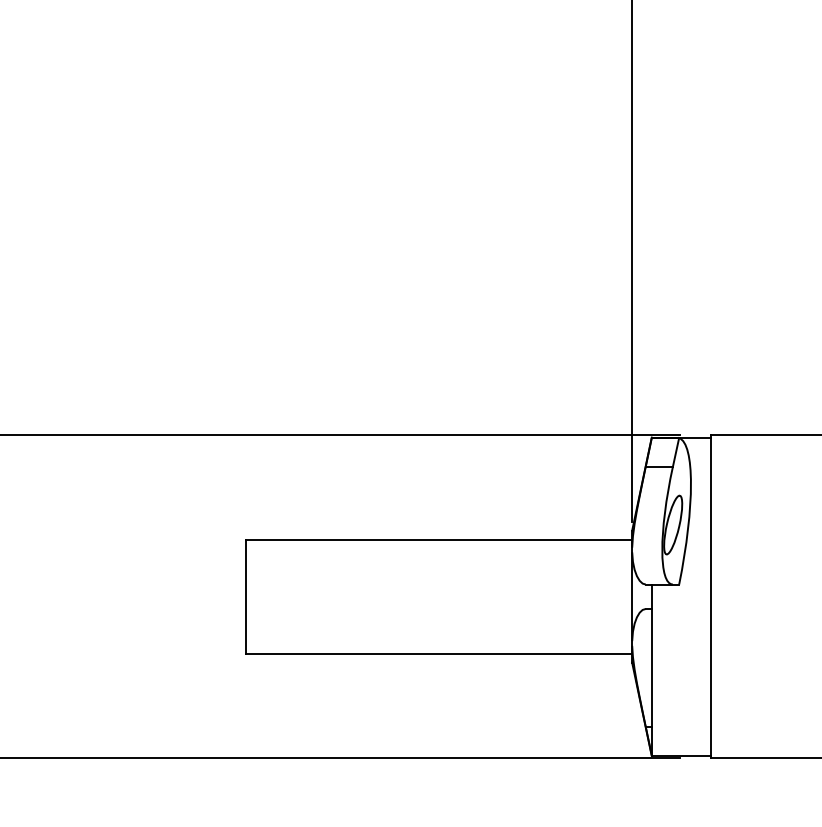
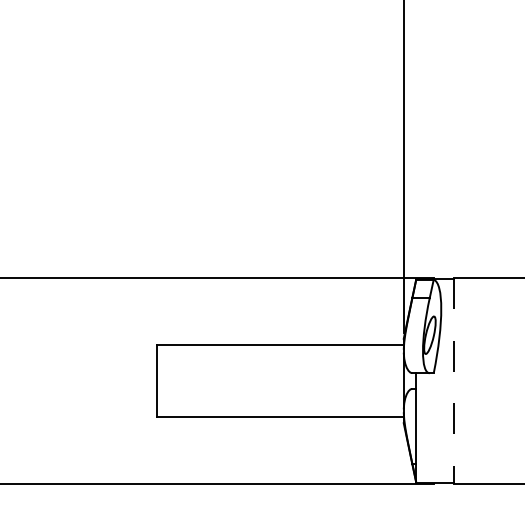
line: (710, 597) -> (453, 381), solid -> dashed

